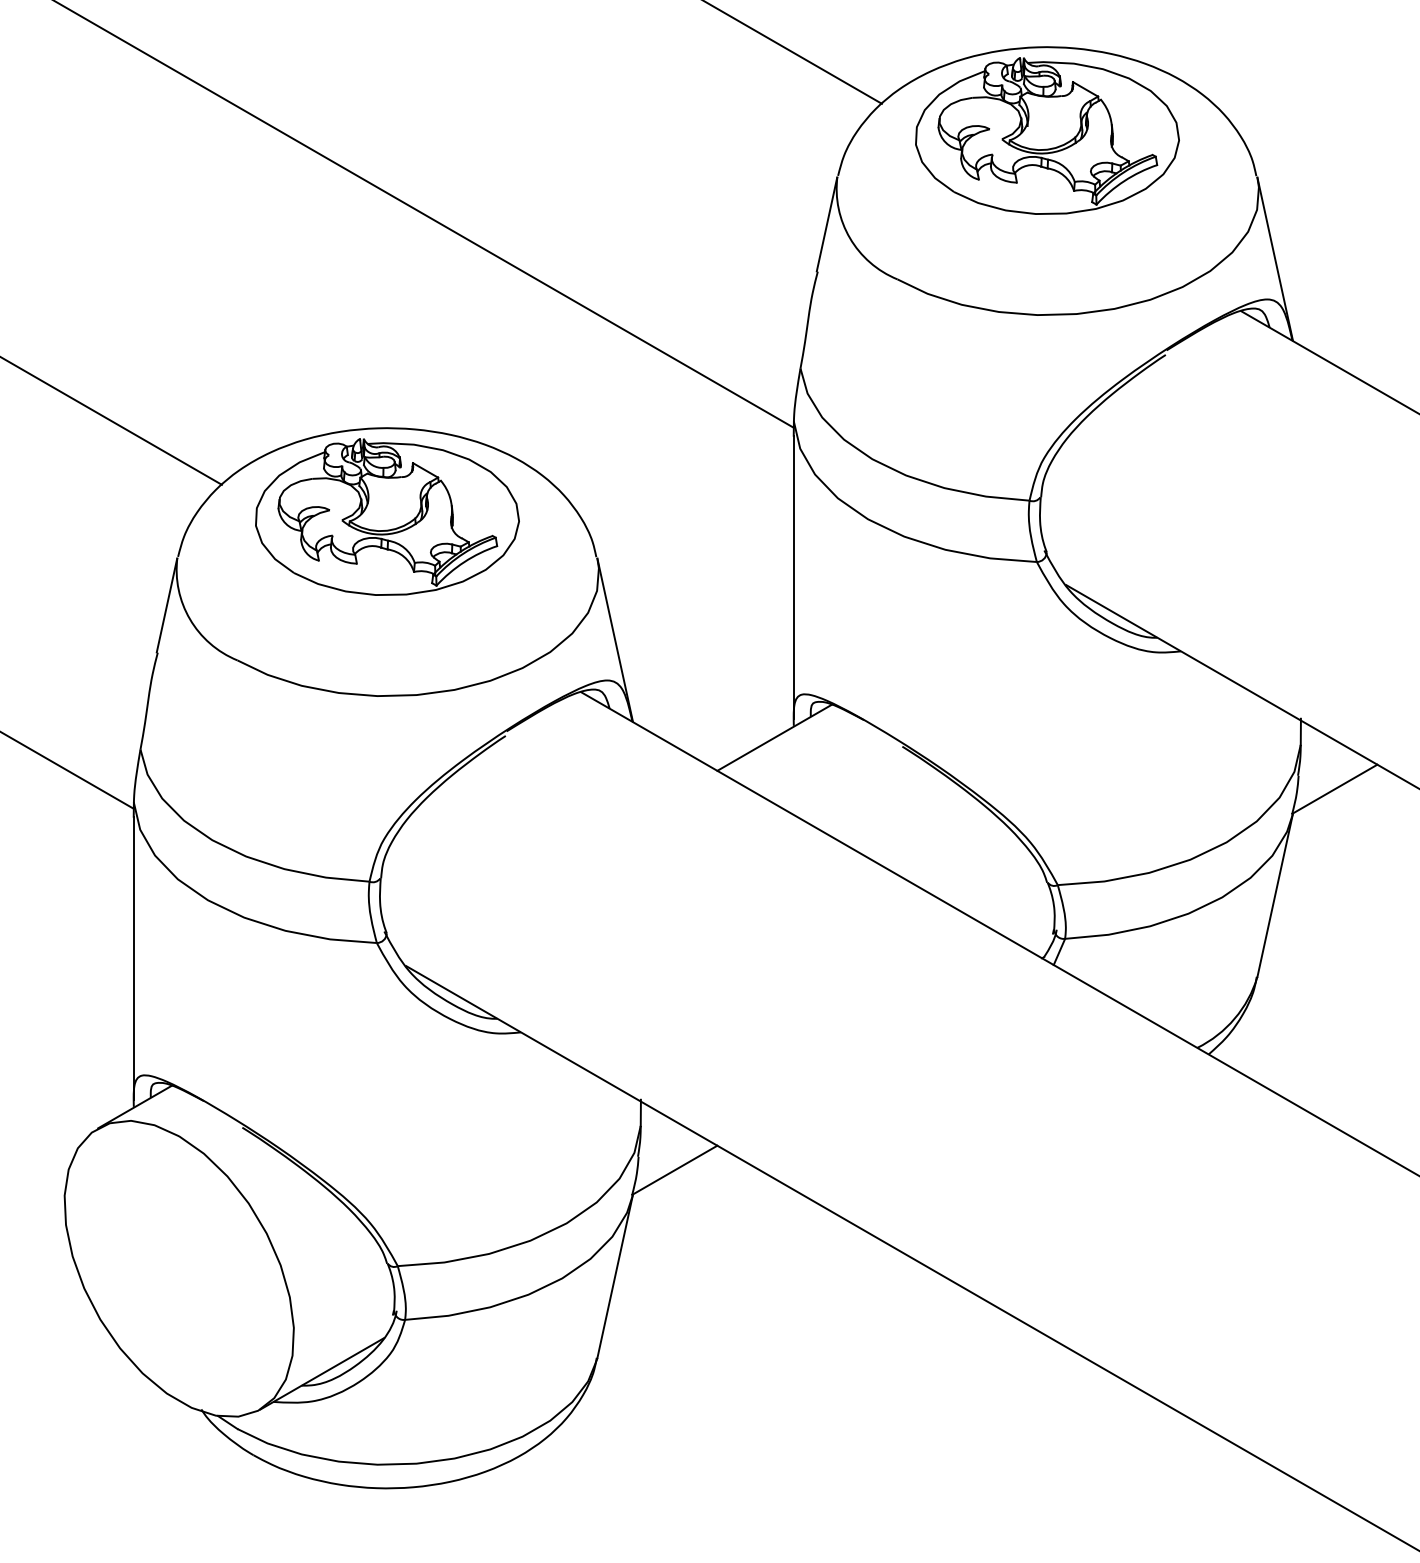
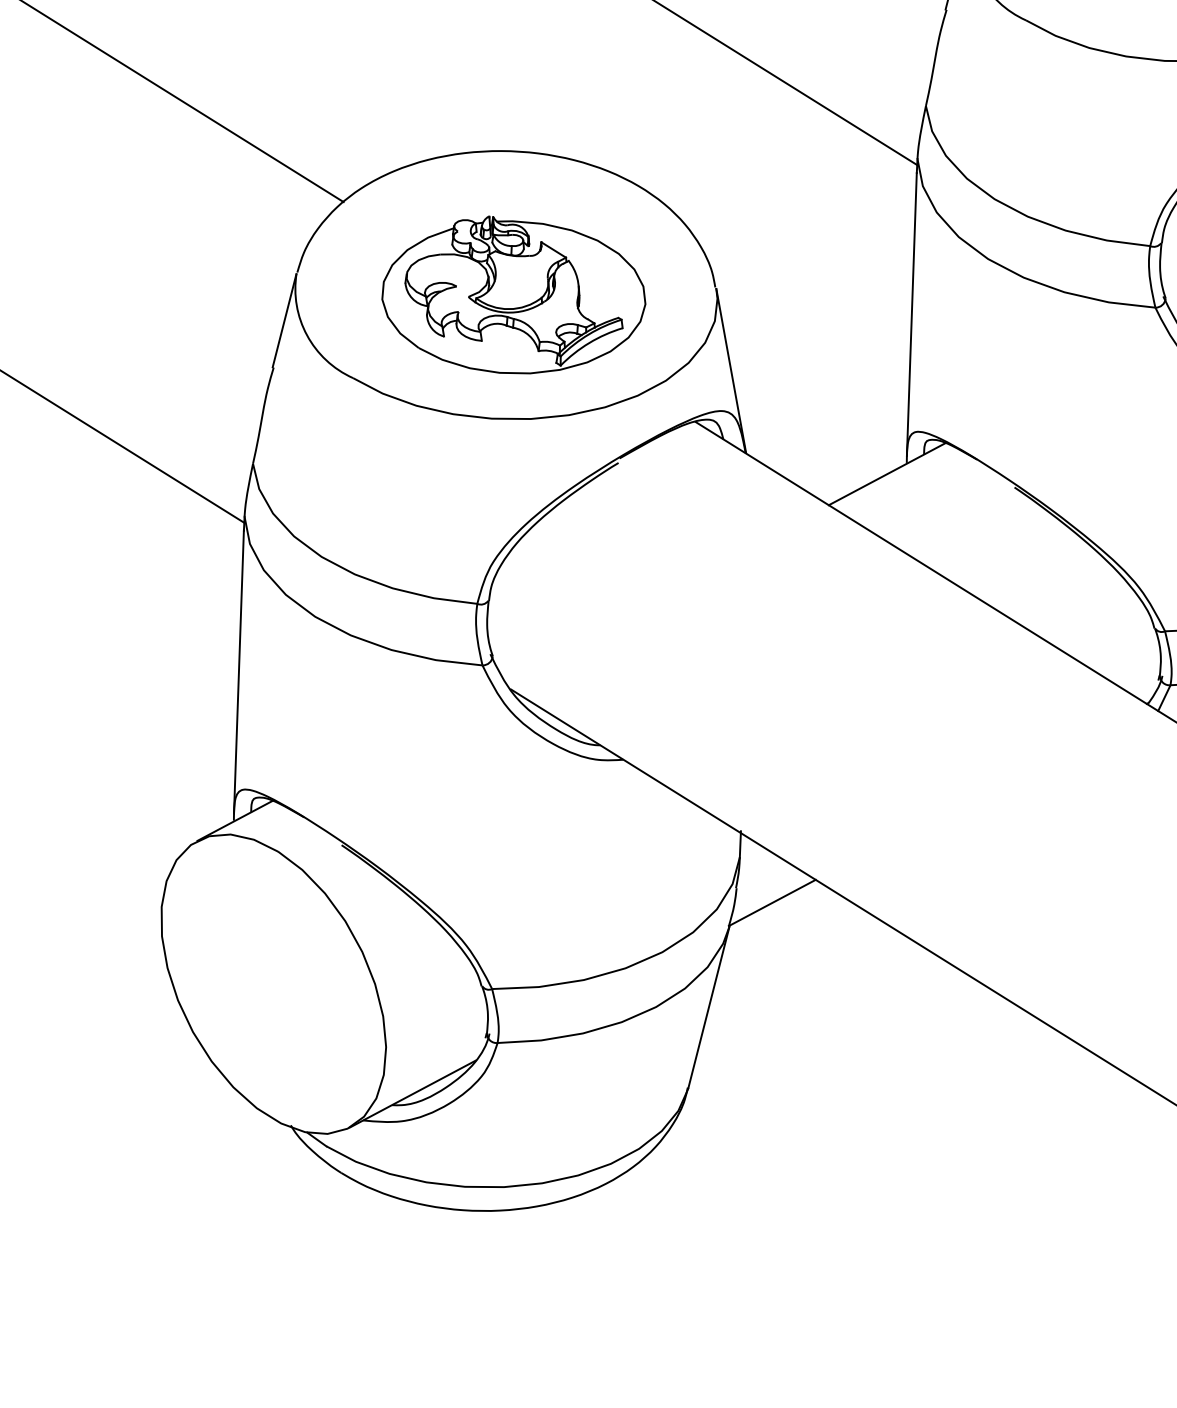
part: (387, 516) -> (514, 294), moved

